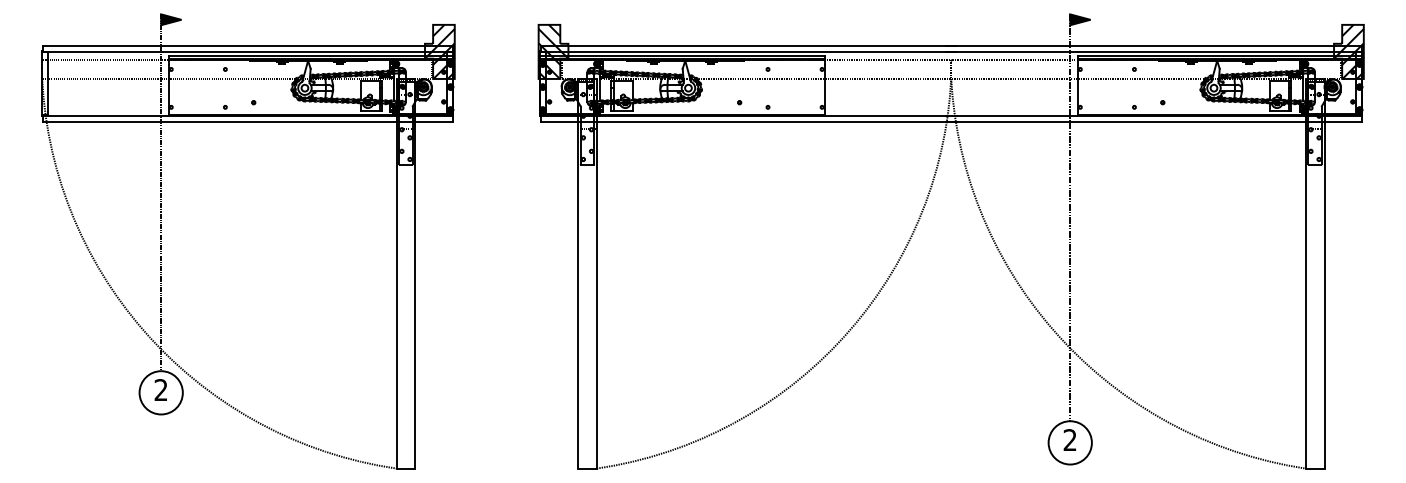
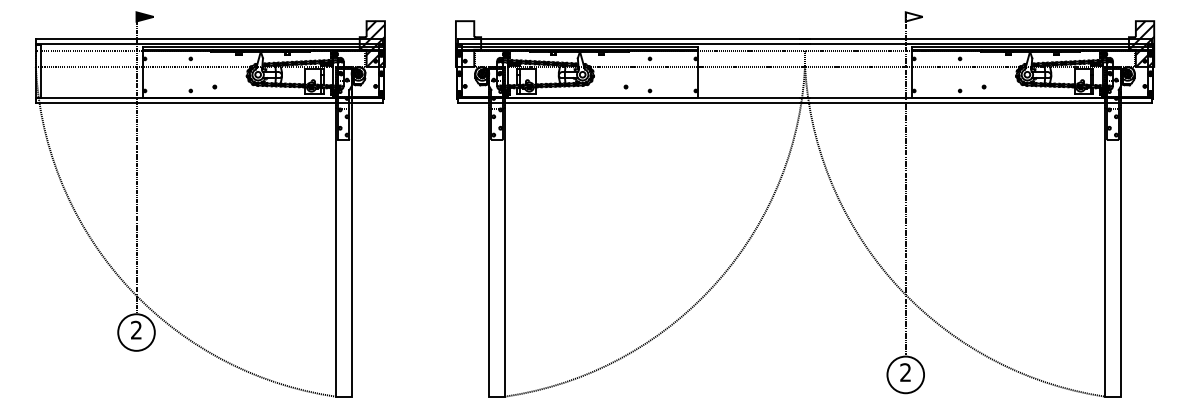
fill: (1080, 19) -> (914, 16), removed
hatch: (553, 51) -> (468, 43), removed

